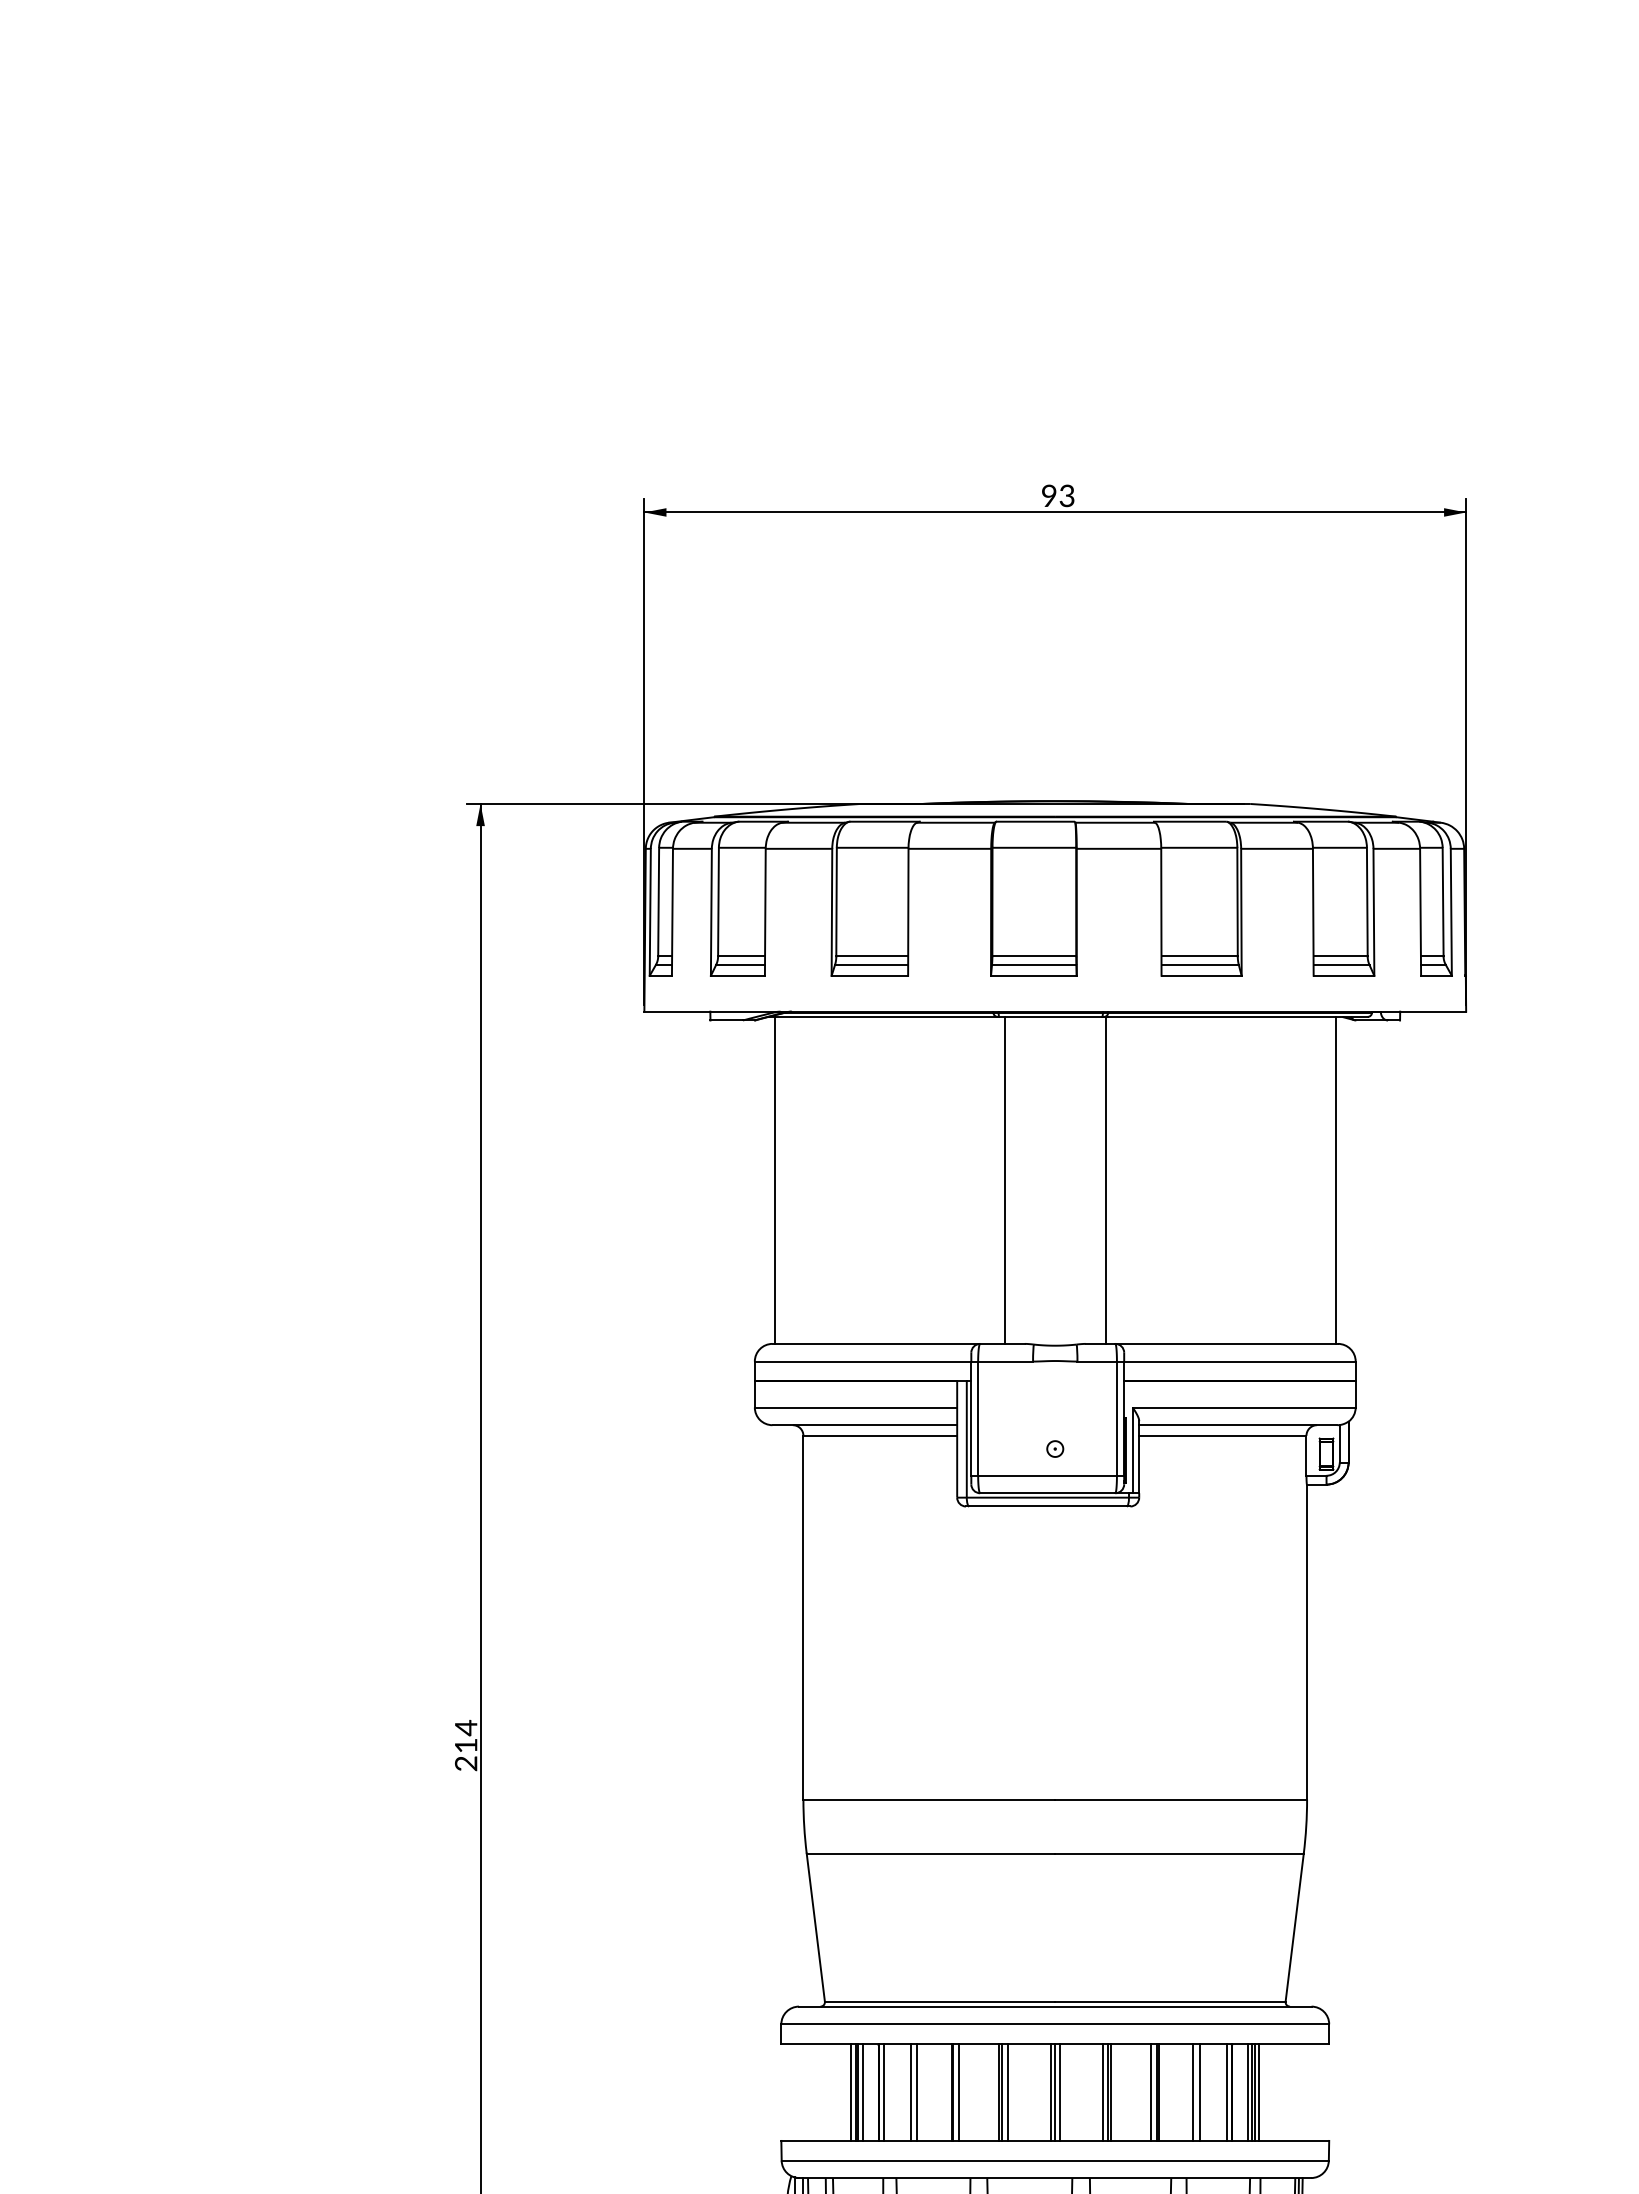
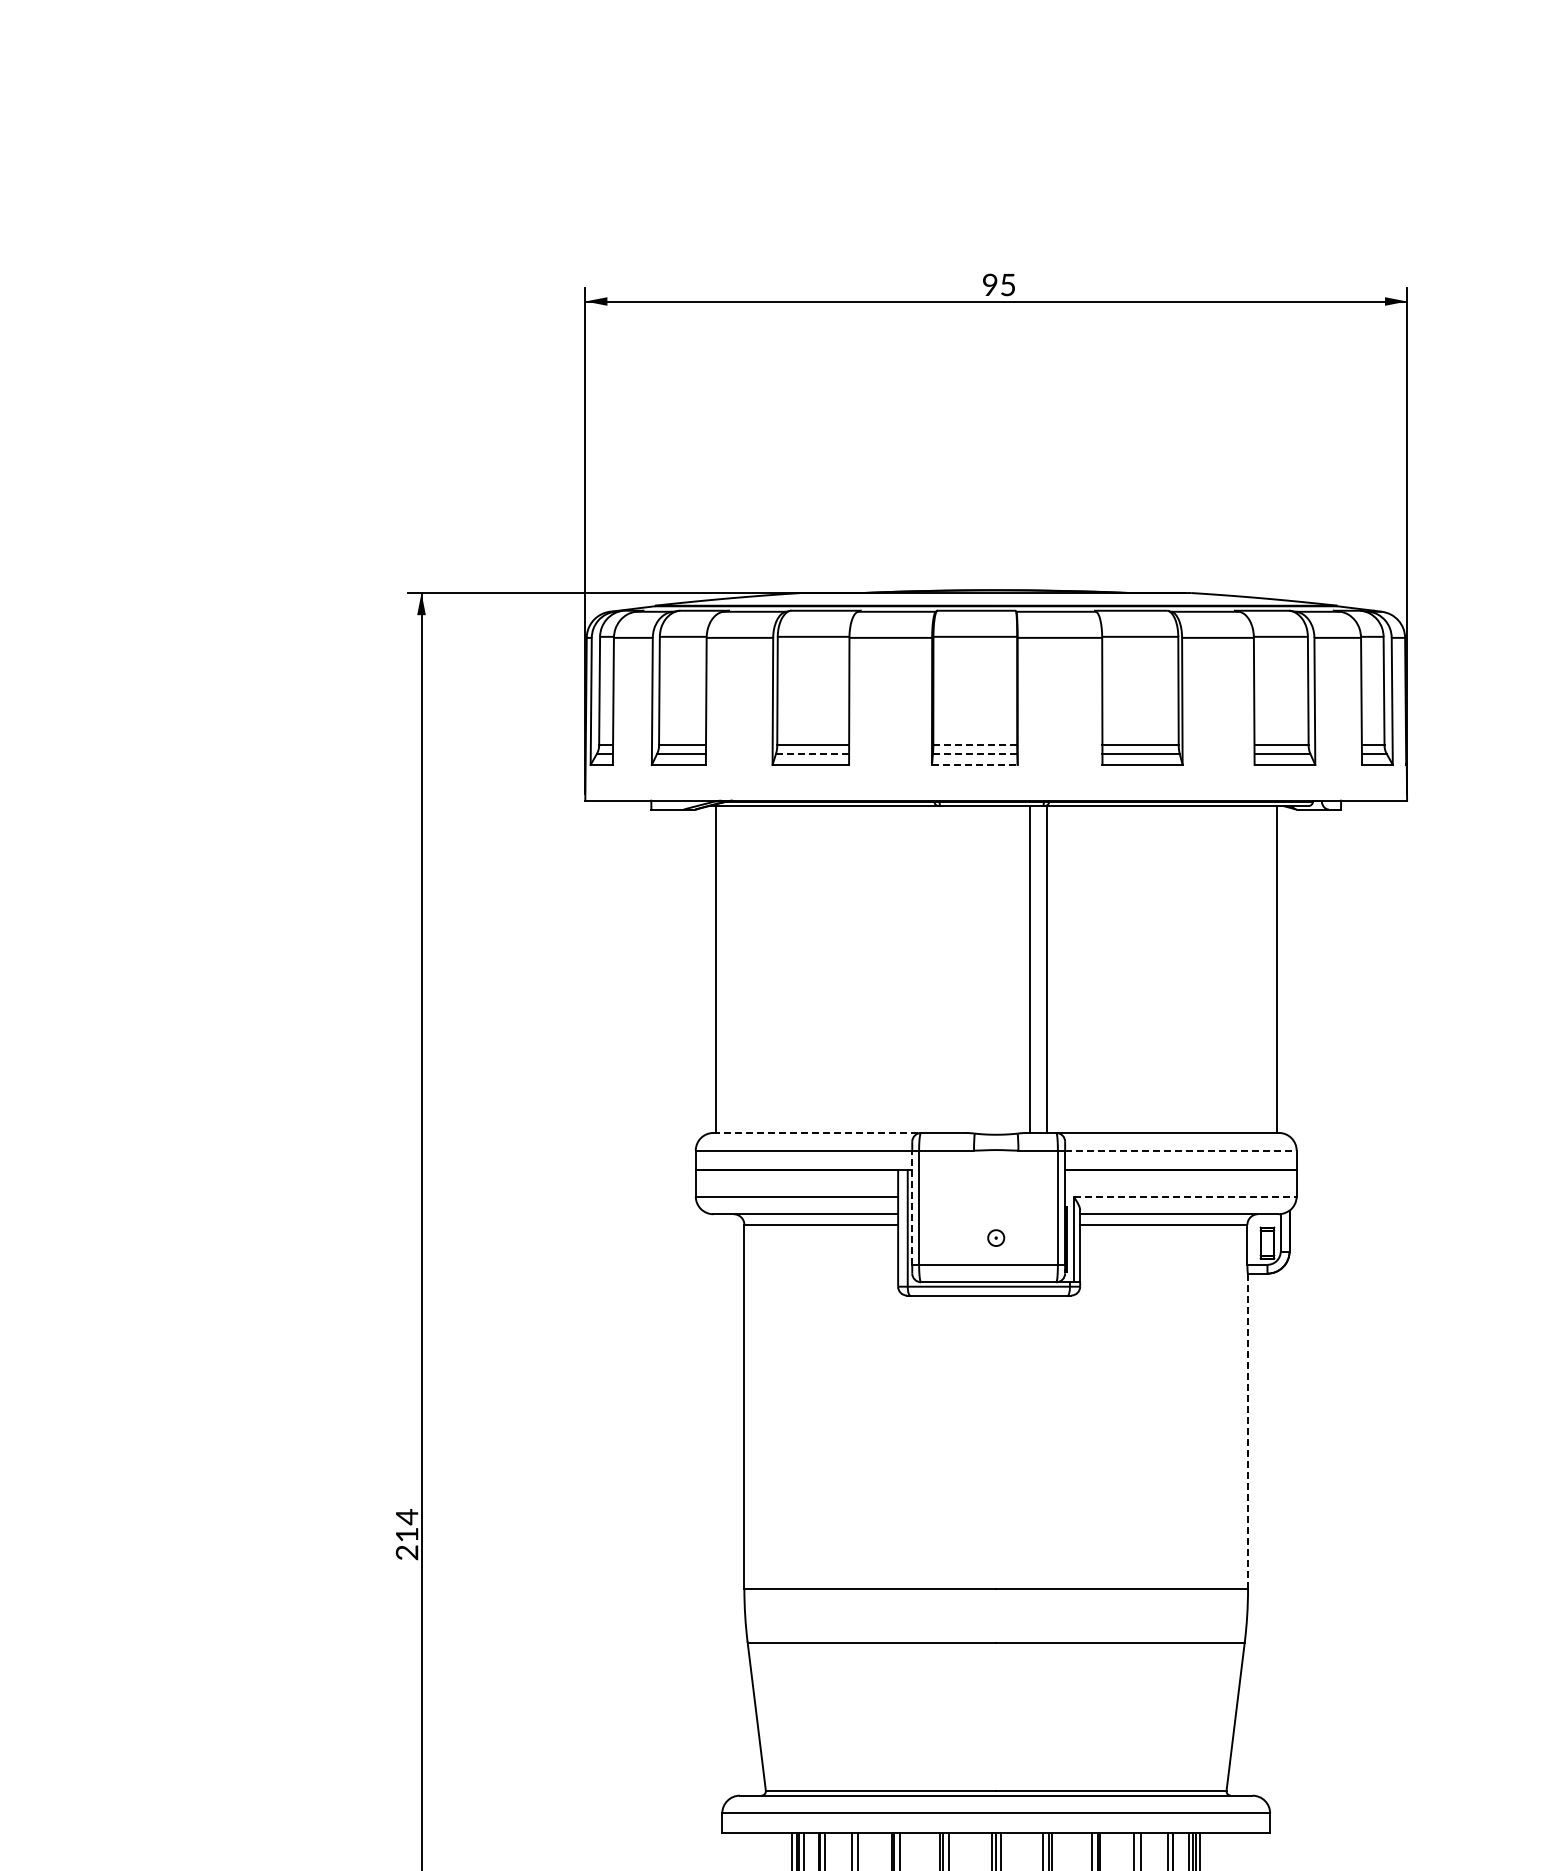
text: (1066, 495) -> (1007, 284), 93 -> 95
line: (1034, 956) -> (975, 745), solid -> dashed
line: (871, 965) -> (812, 754), solid -> dashed
line: (1034, 965) -> (975, 754), solid -> dashed
line: (1033, 975) -> (974, 764), solid -> dashed
line: (1004, 1179) -> (1029, 968), moved
line: (876, 1343) -> (817, 1132), solid -> dashed
line: (1239, 1361) -> (1180, 1150), solid -> dashed
line: (1244, 1407) -> (1185, 1196), solid -> dashed
line: (971, 1418) -> (912, 1207), solid -> dashed
line: (1307, 1642) -> (1248, 1431), solid -> dashed

